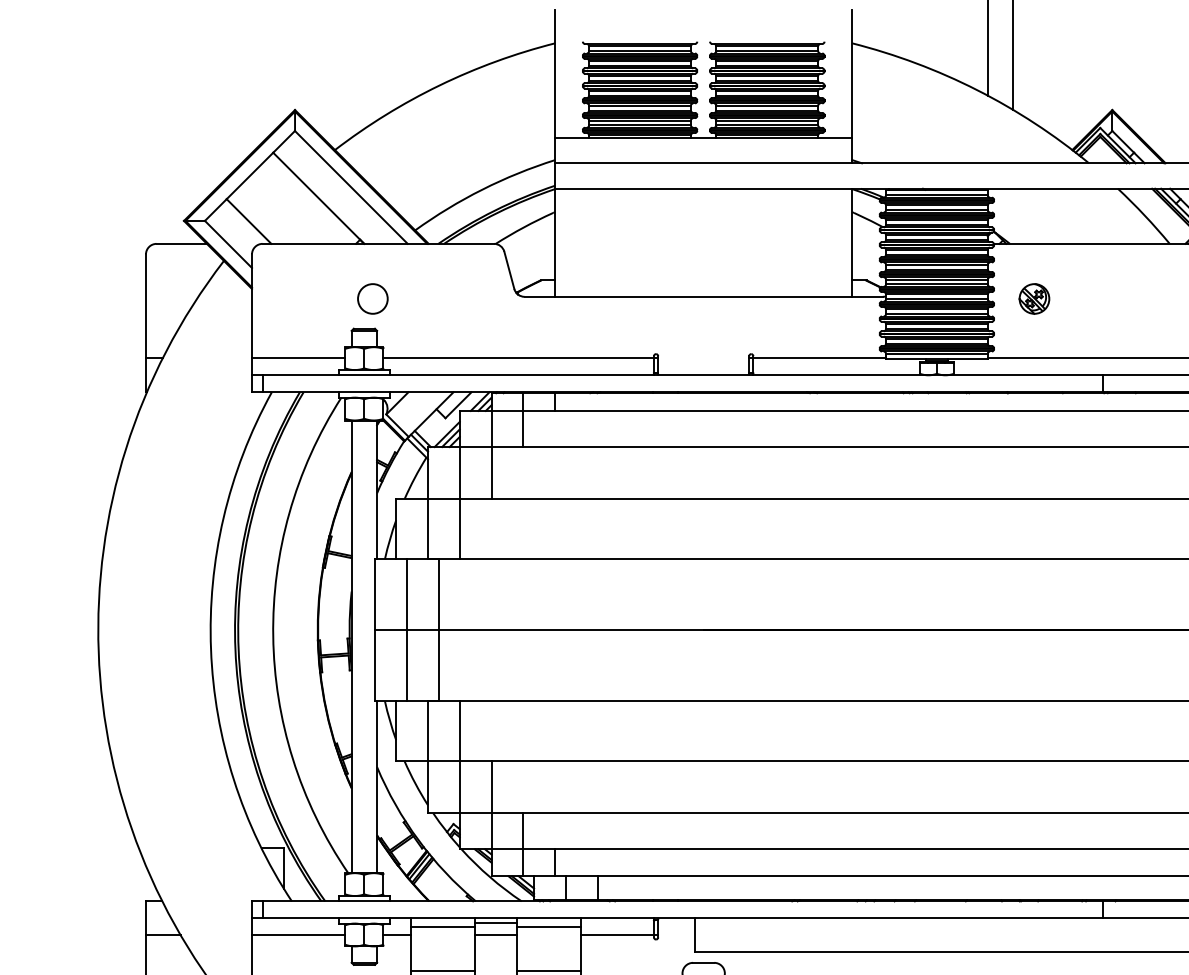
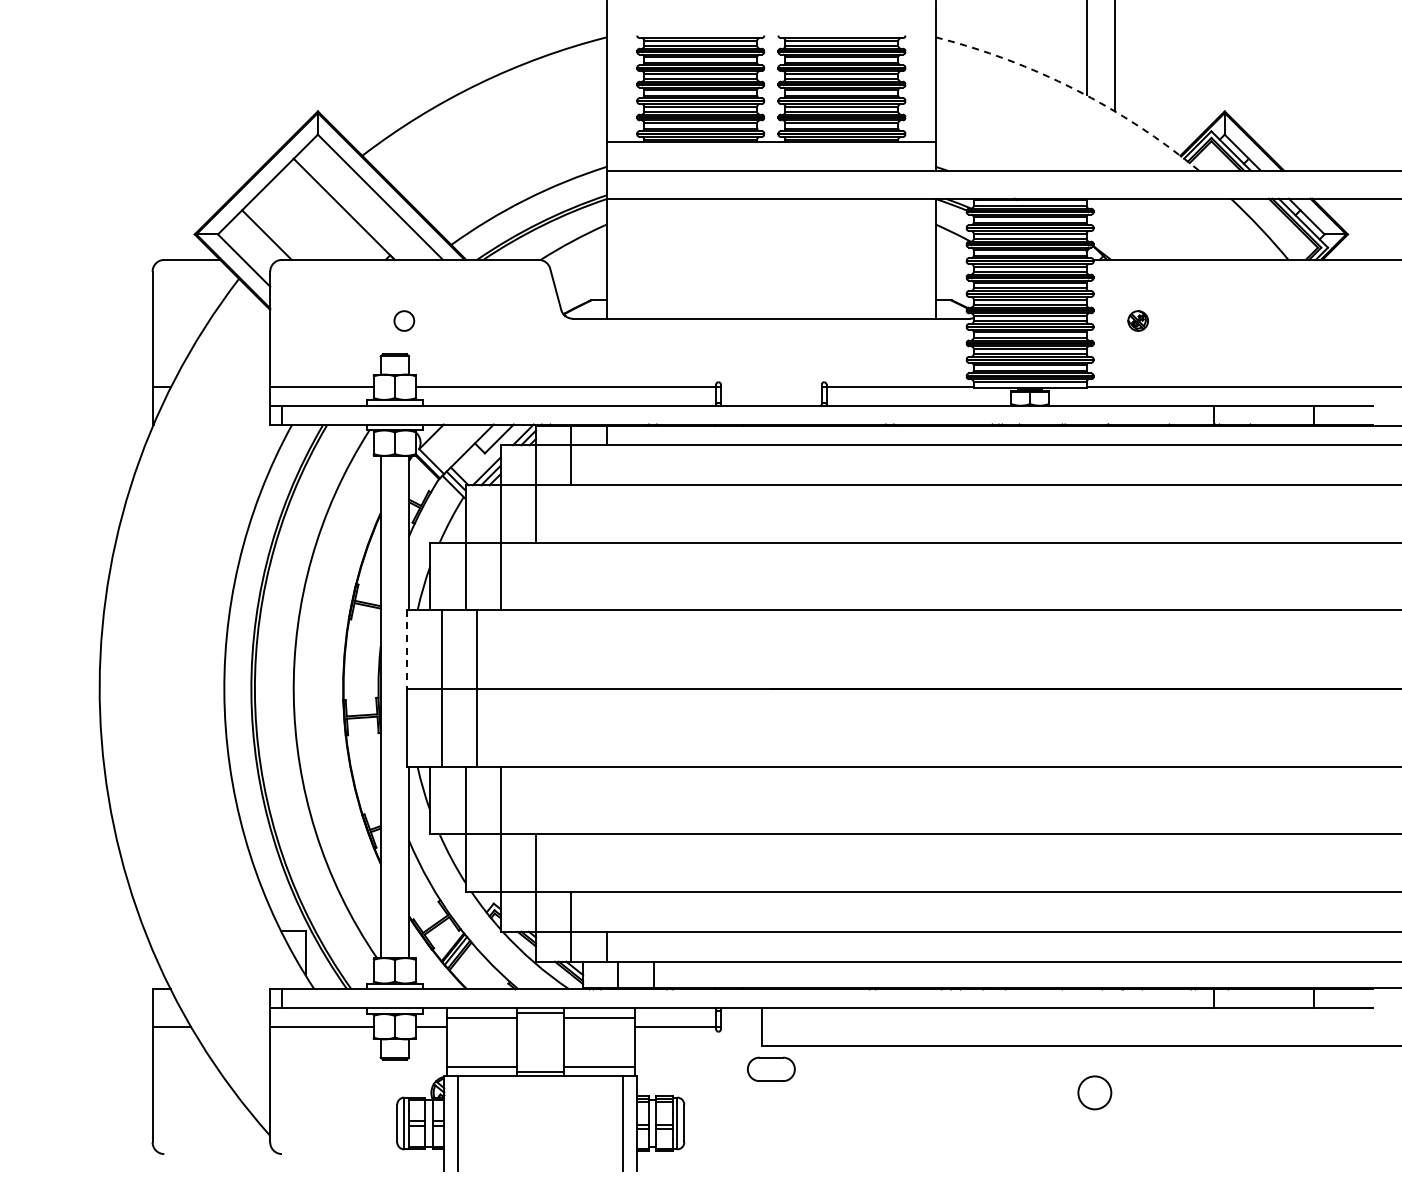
arc: (976, 90) -> (1074, 89), solid -> dashed
circle: (372, 298) -> (403, 320), size x0.6
part: (1033, 298) -> (1137, 320), size x0.6
line: (374, 595) -> (406, 649), solid -> dashed
line: (495, 935) -> (540, 1027), removed

